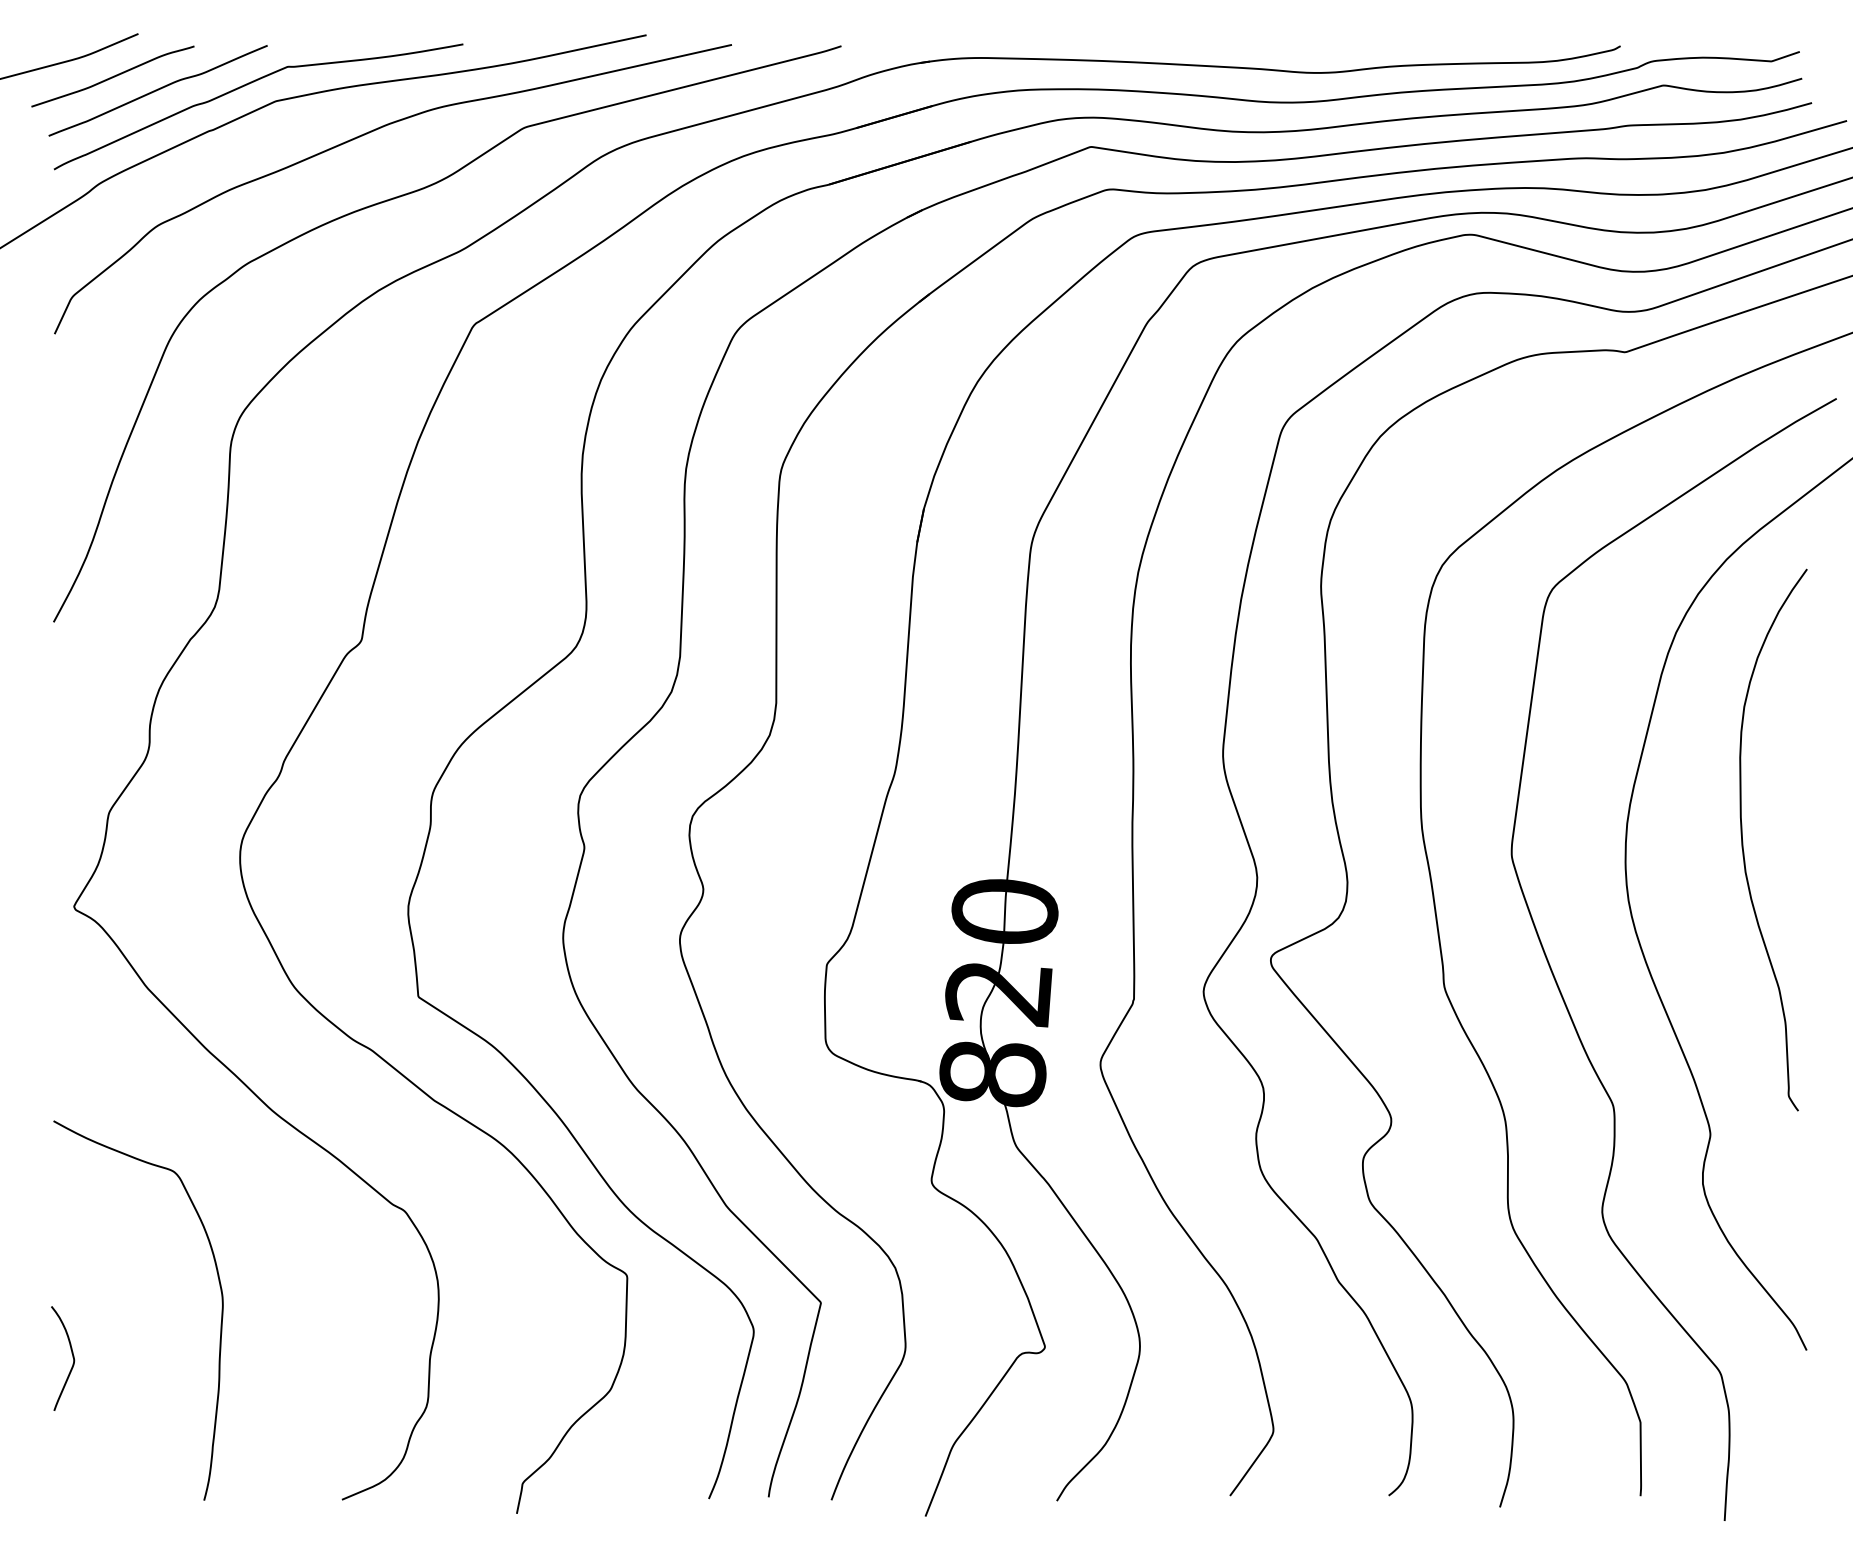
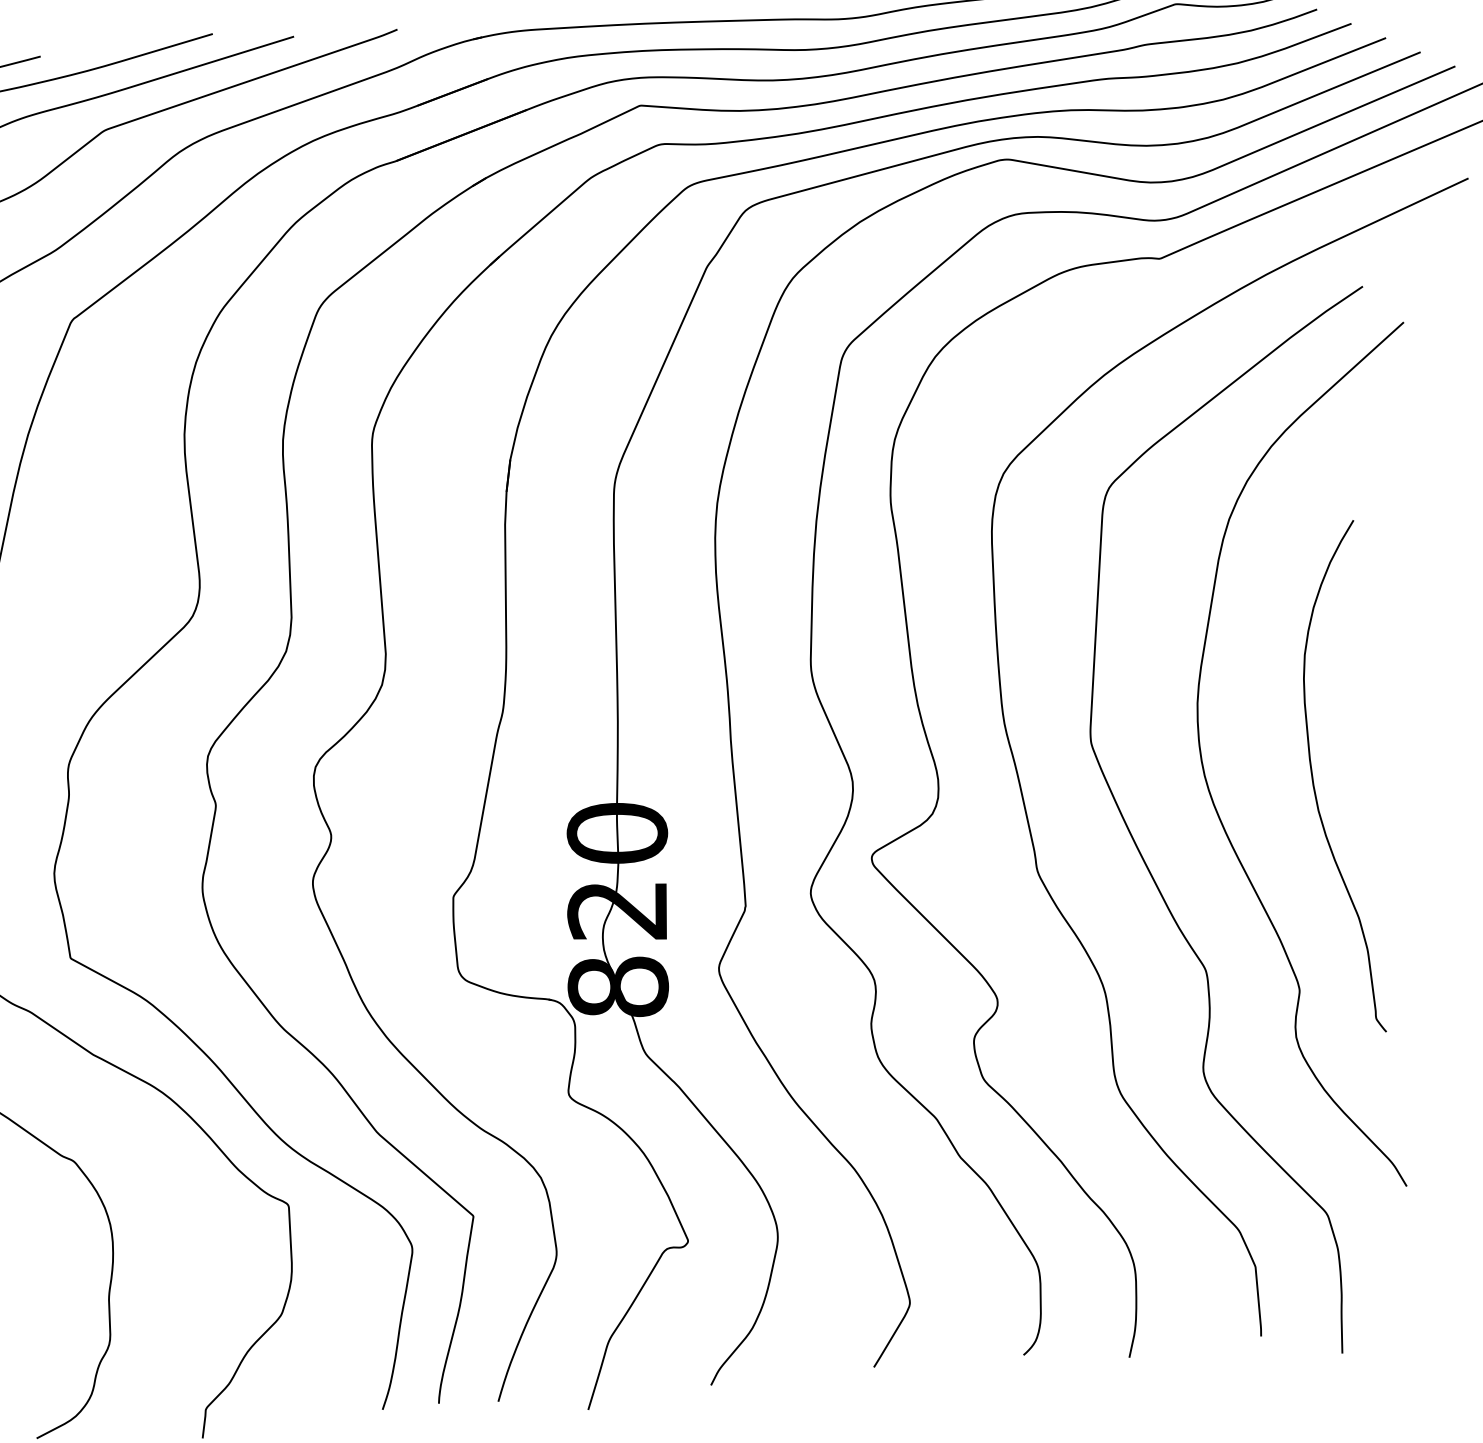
curve: (1743, 841) -> (1314, 781), moved

